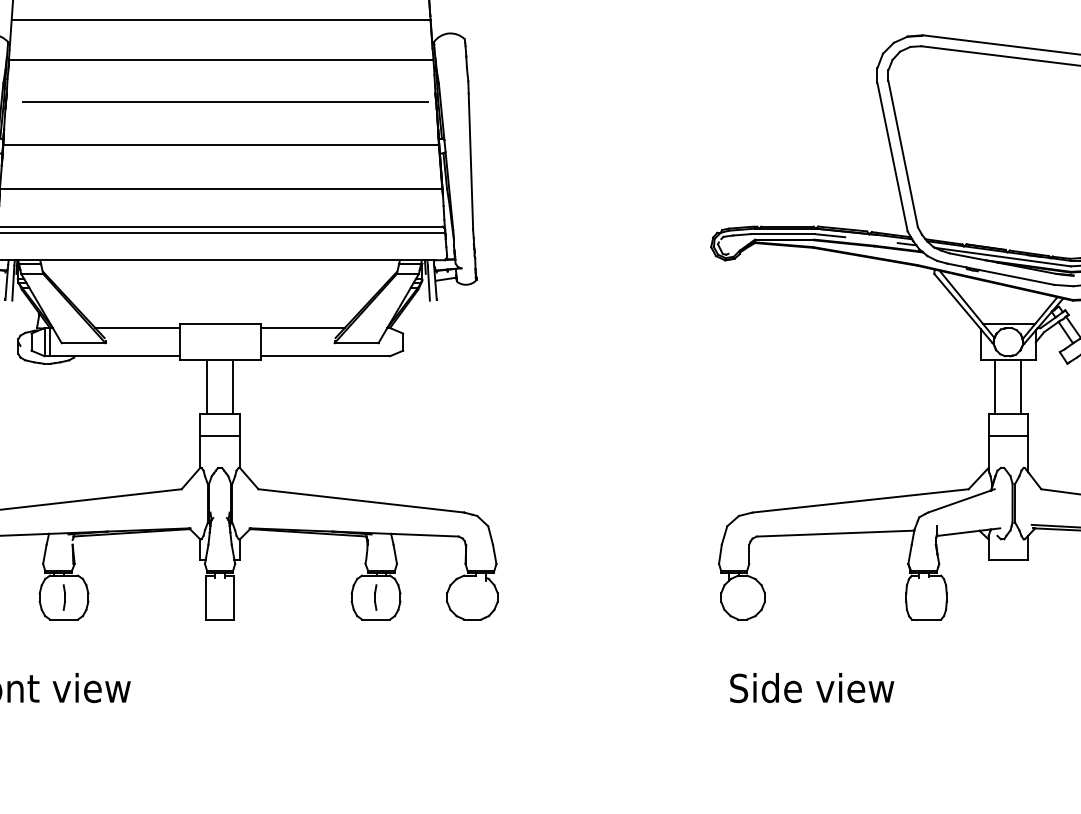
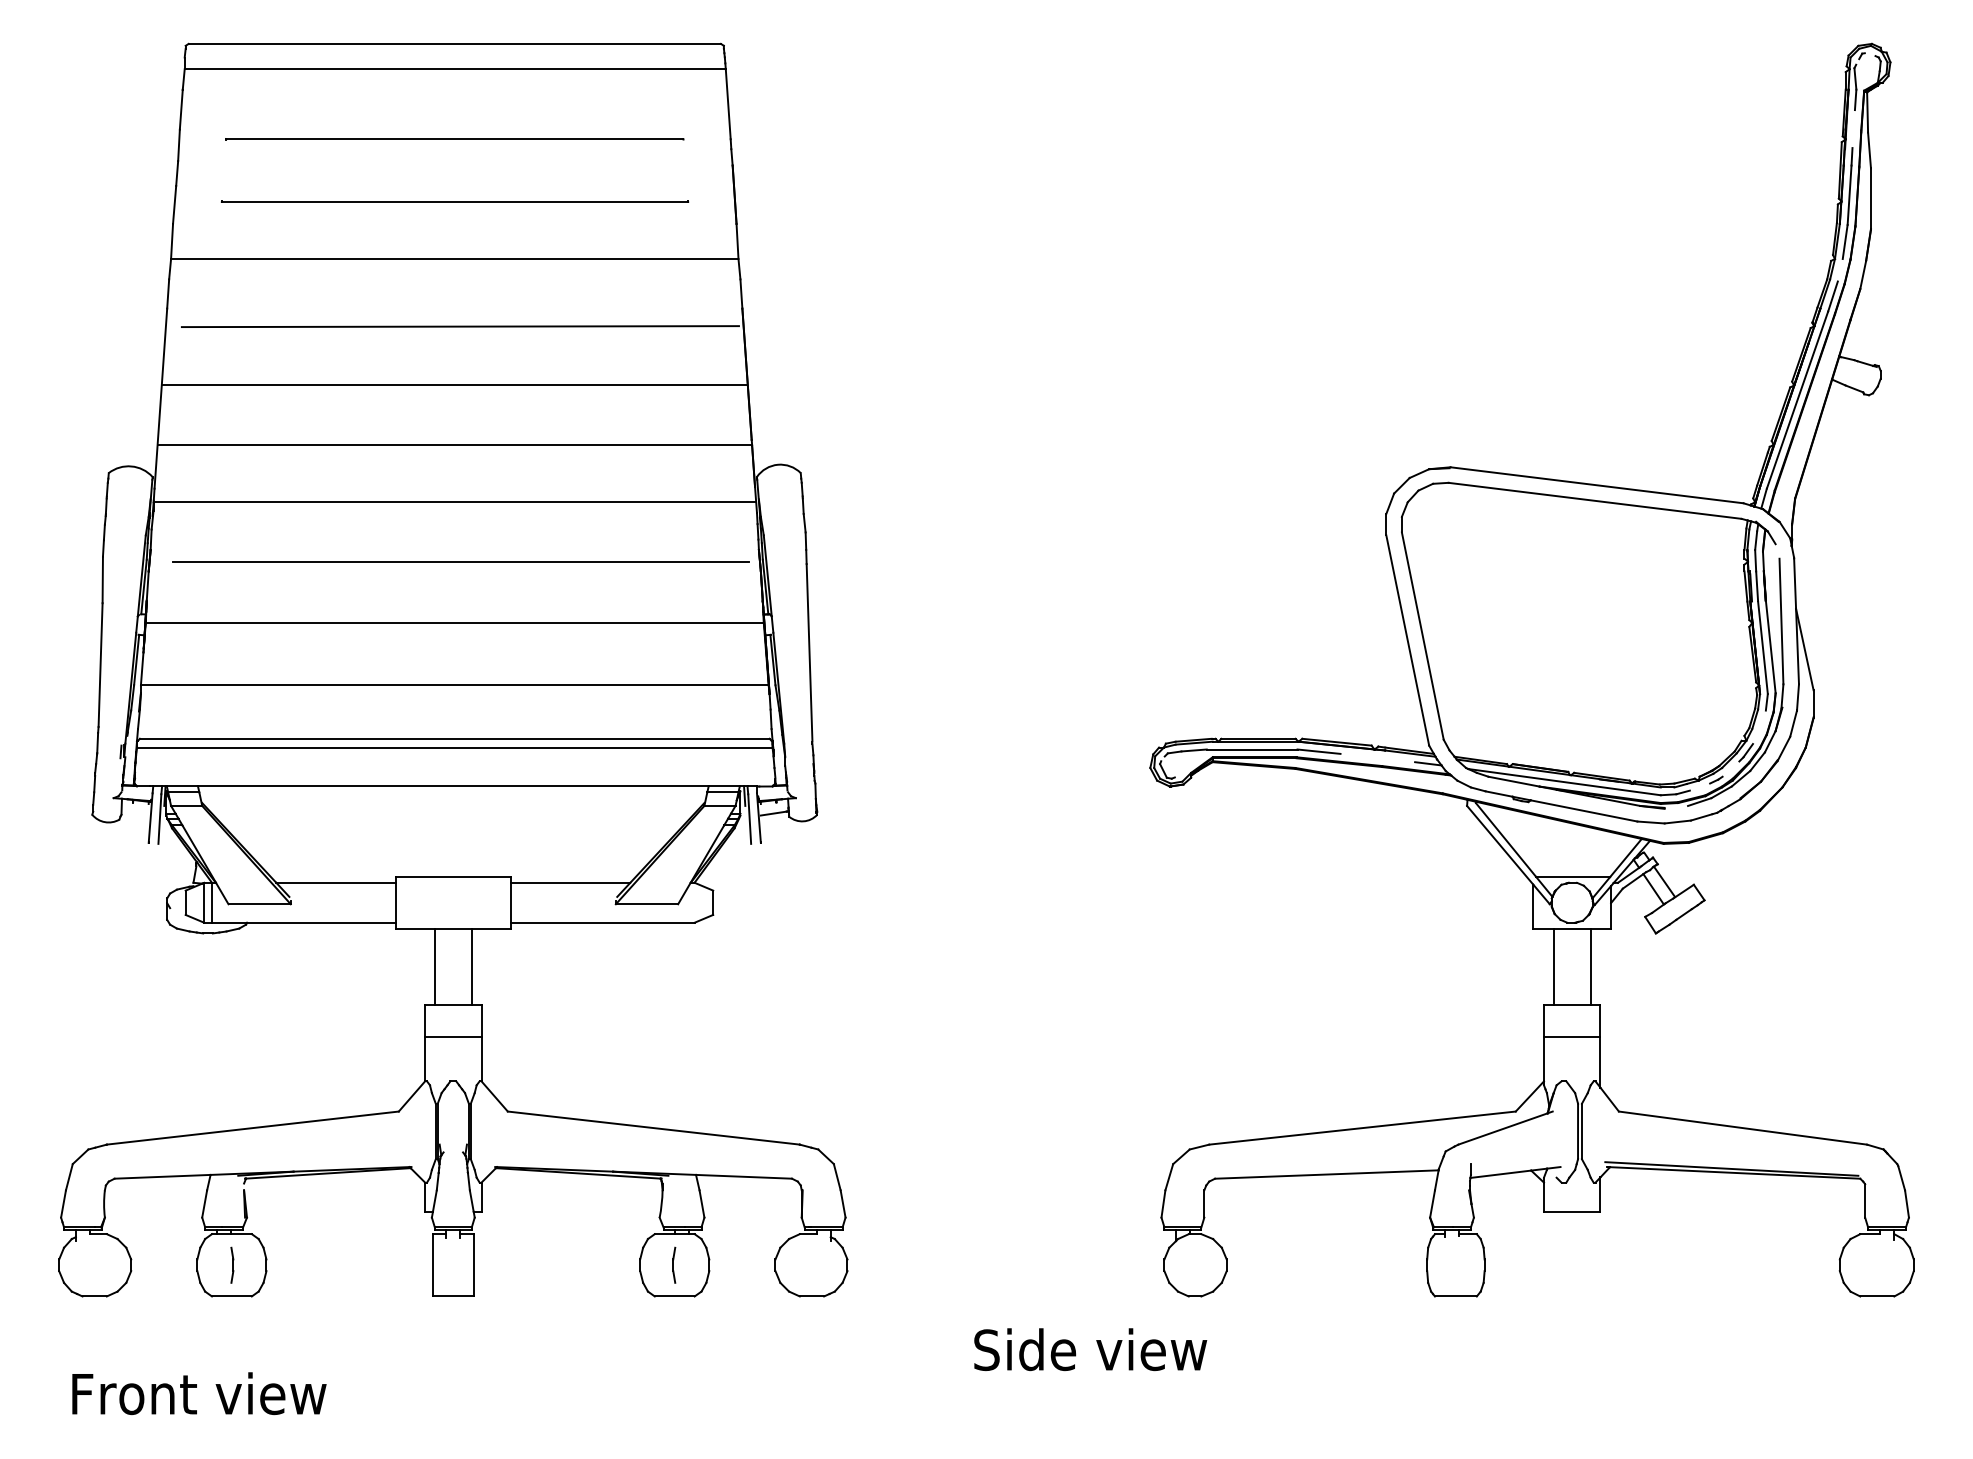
text: (812, 687) -> (1090, 1349), moved

